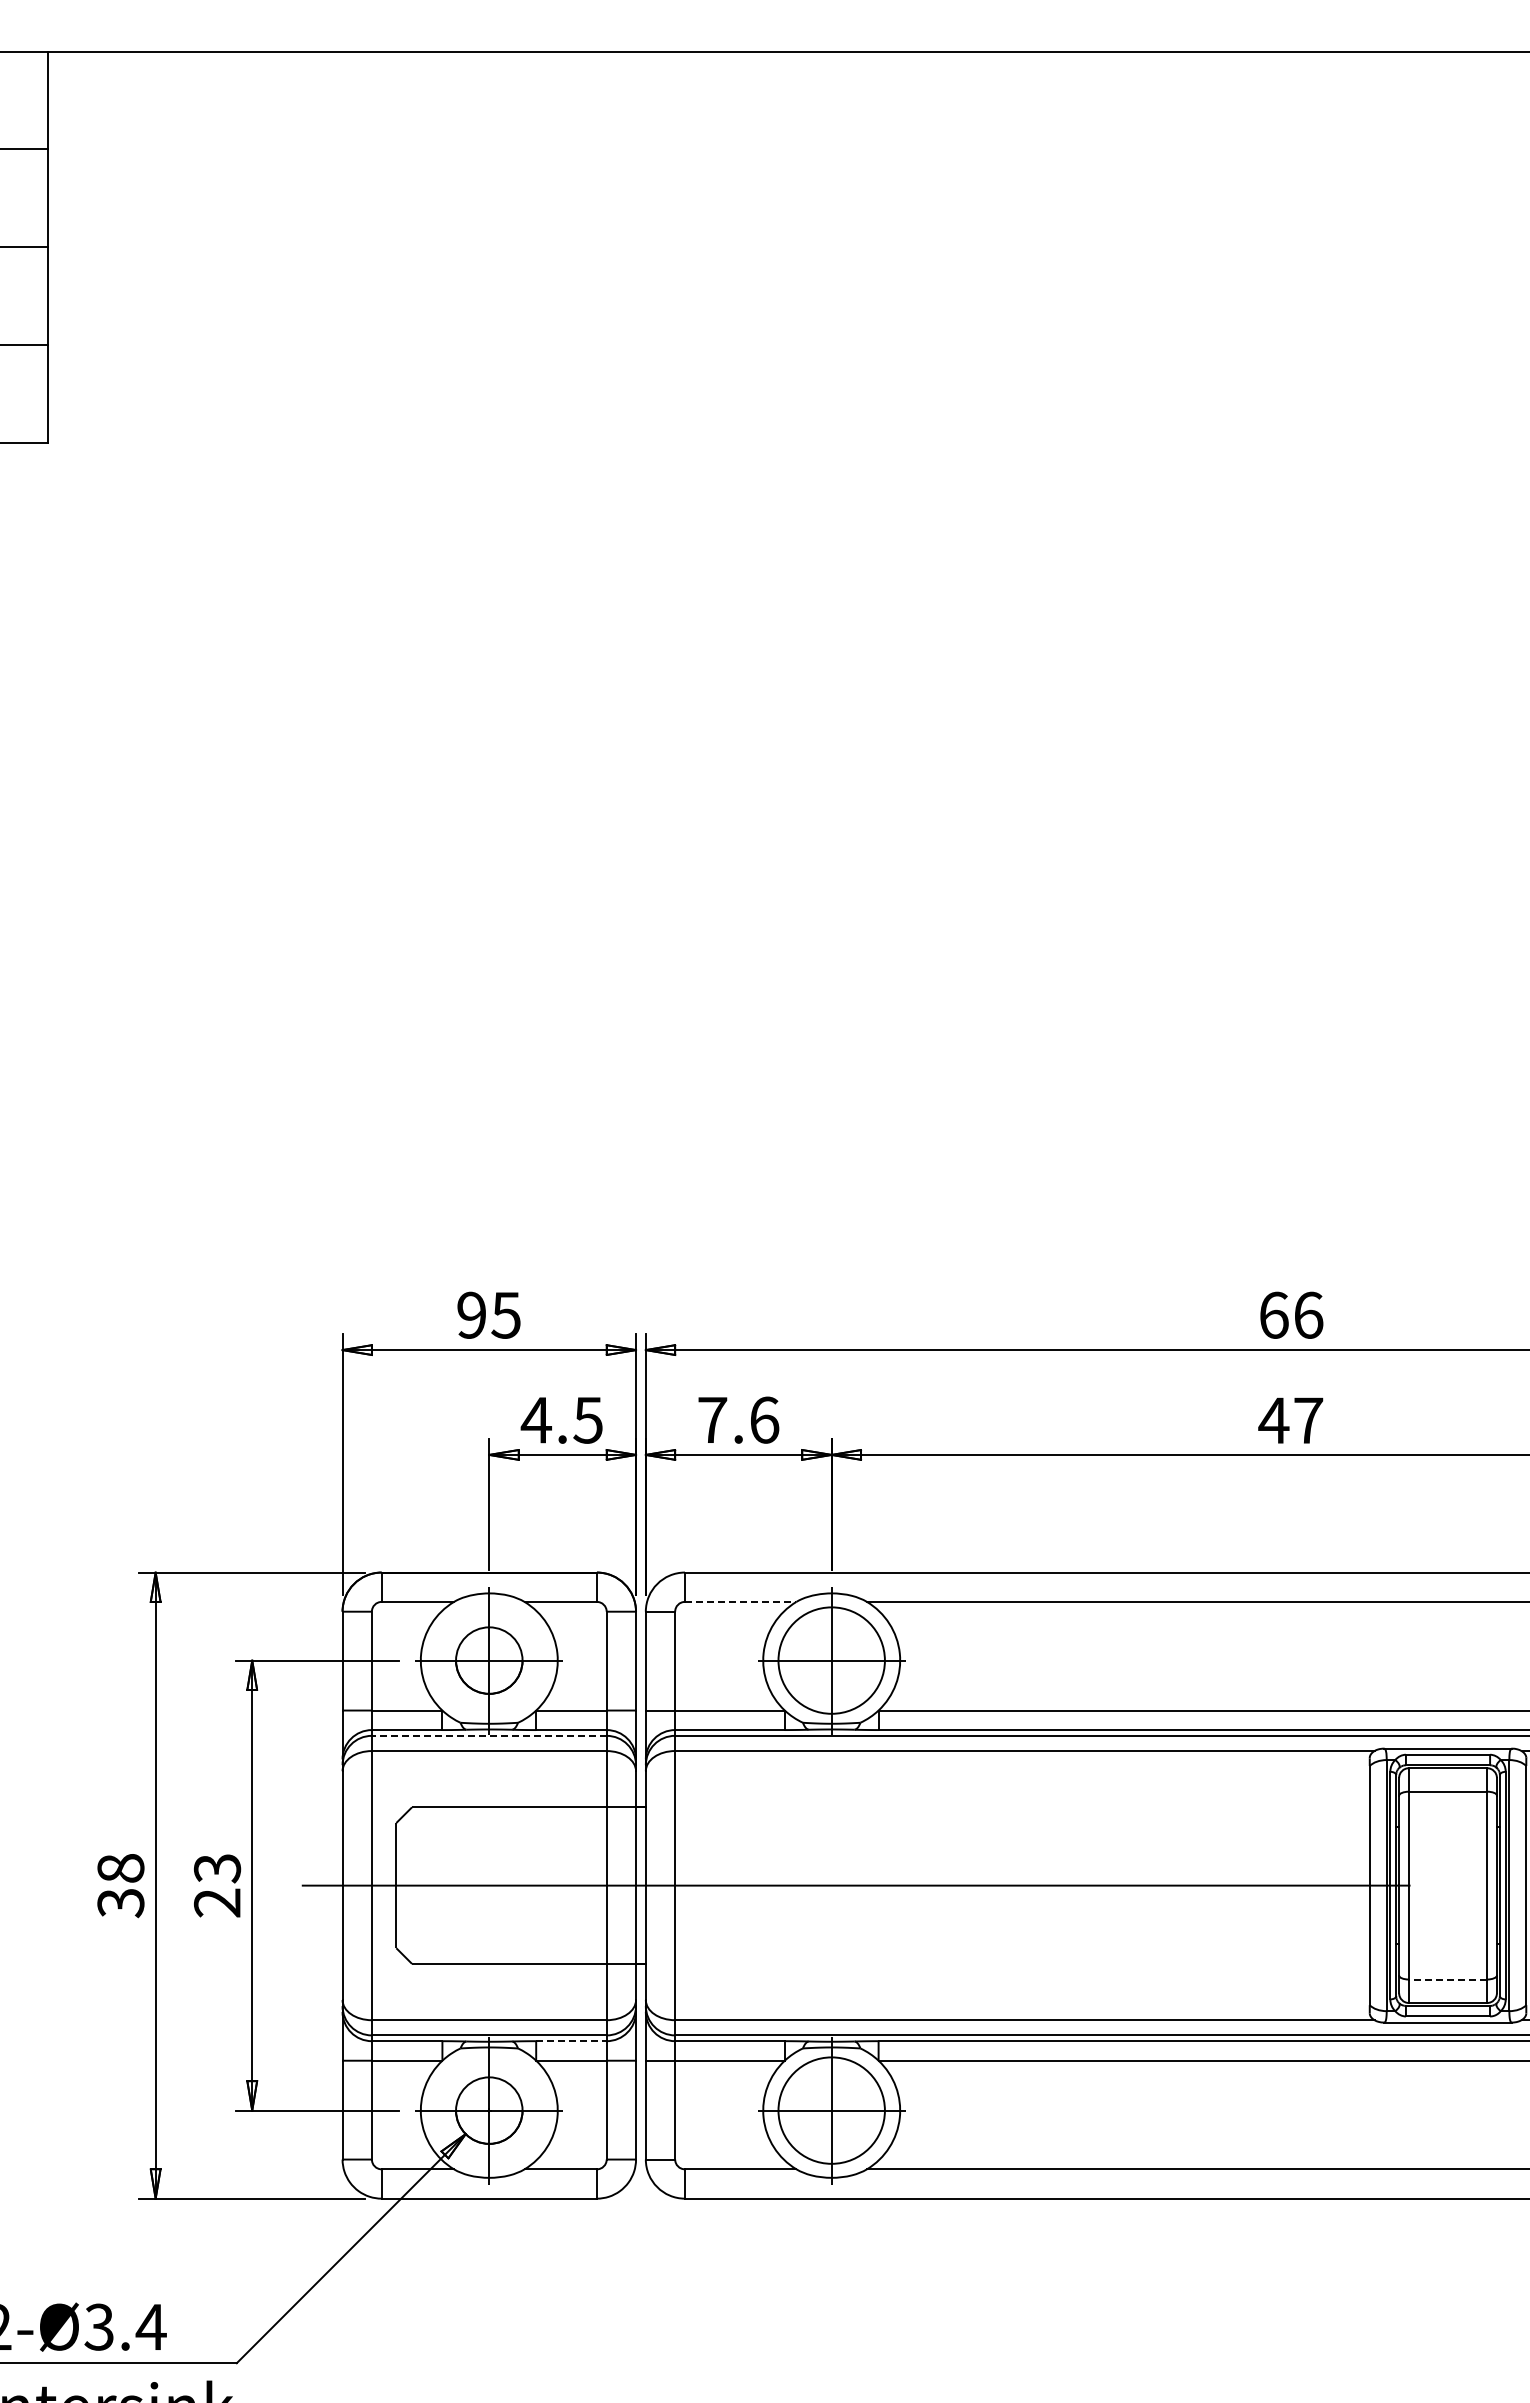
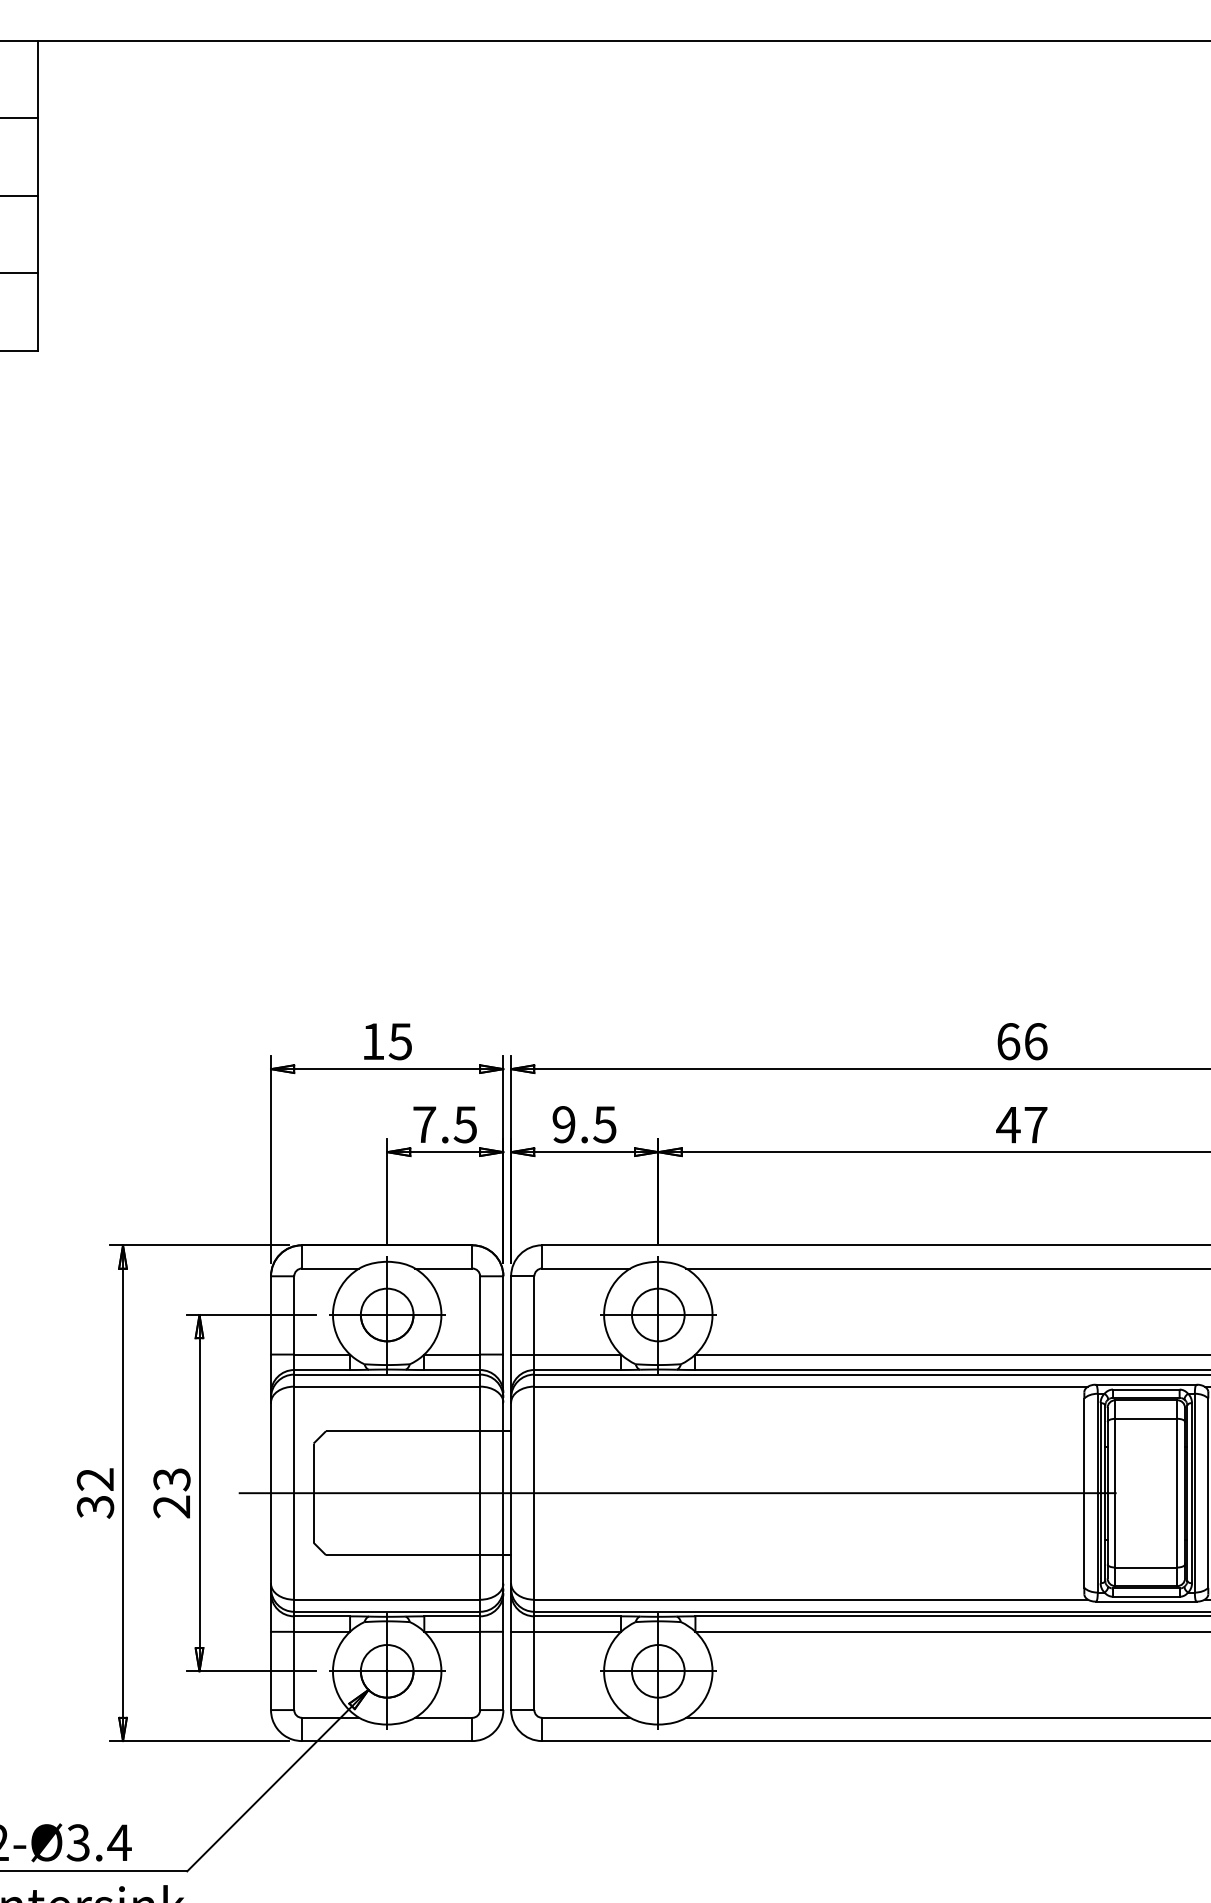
text: (471, 1314) -> (373, 1040), 95 -> 15
text: (738, 1419) -> (584, 1124), 7.6 -> 9.5
text: (536, 1420) -> (424, 1124), 4.5 -> 7.5
line: (740, 1601) -> (586, 1268), dashed -> solid
circle: (831, 1660) -> (658, 1314), size x0.62
line: (488, 1735) -> (386, 1374), dashed -> solid
text: (120, 1868) -> (95, 1479), 38 -> 32
line: (1447, 1979) -> (1145, 1567), dashed -> solid
line: (571, 2041) -> (452, 1616), dashed -> solid
circle: (831, 2110) -> (658, 1671), size x0.62

